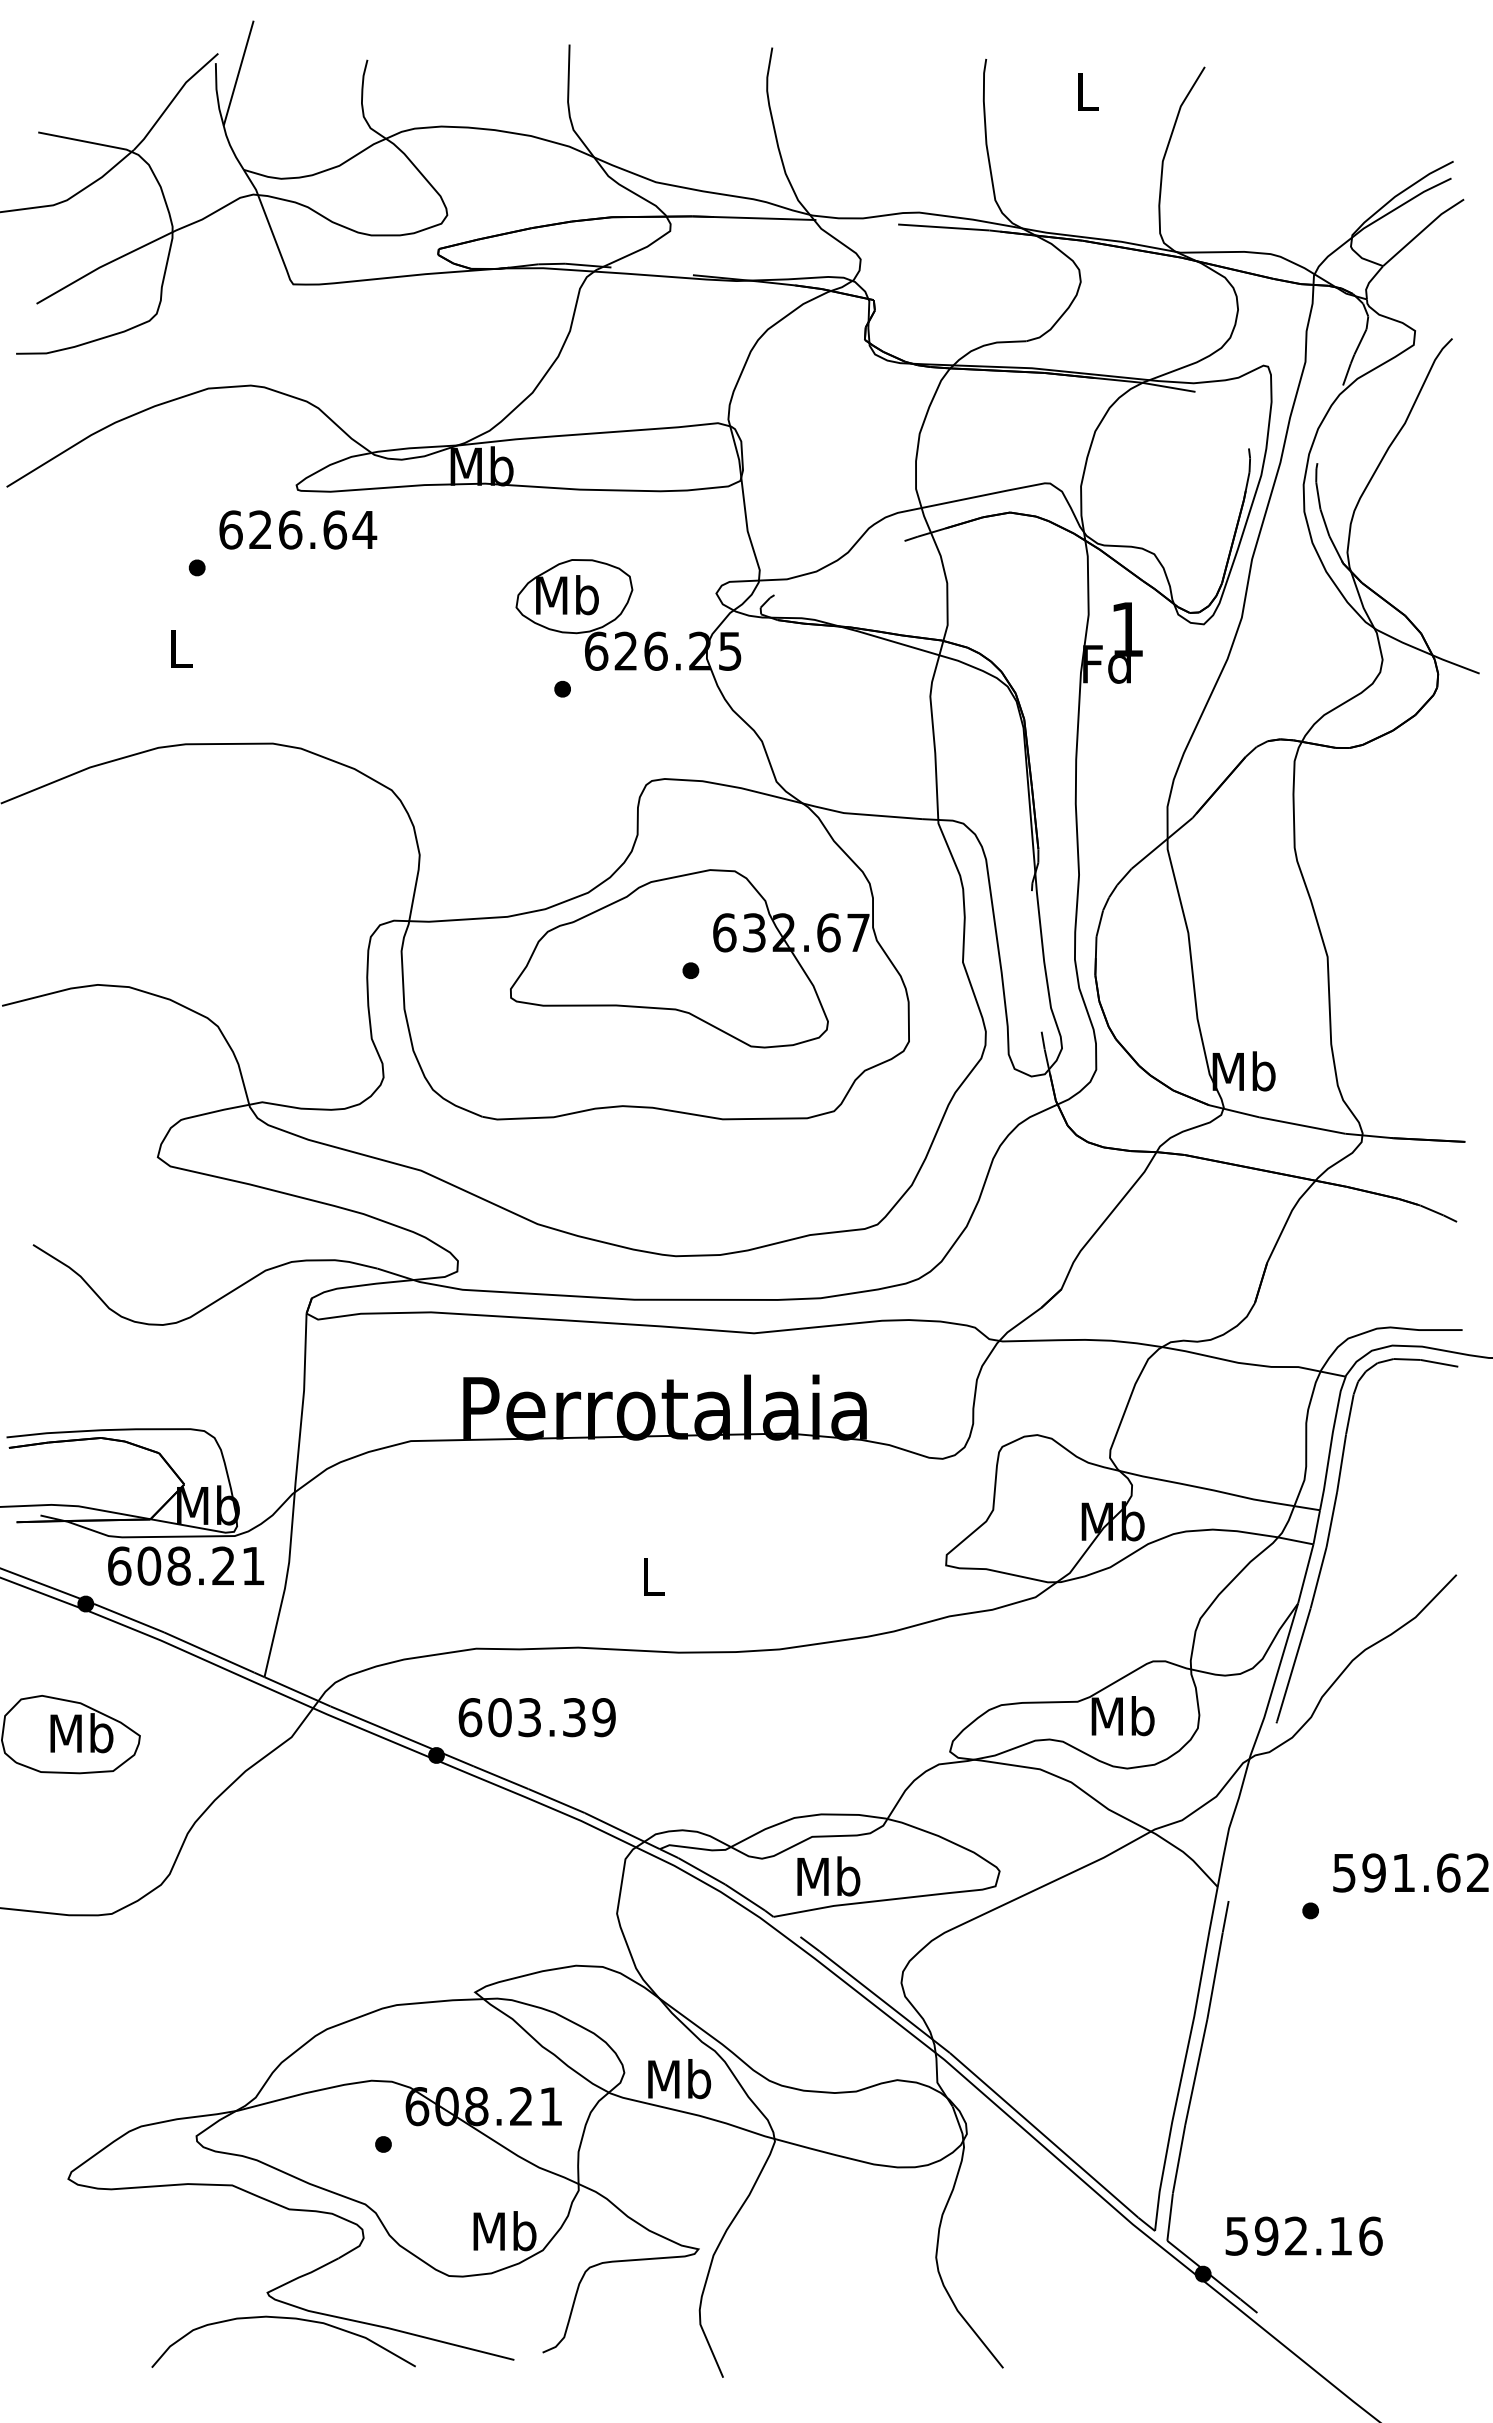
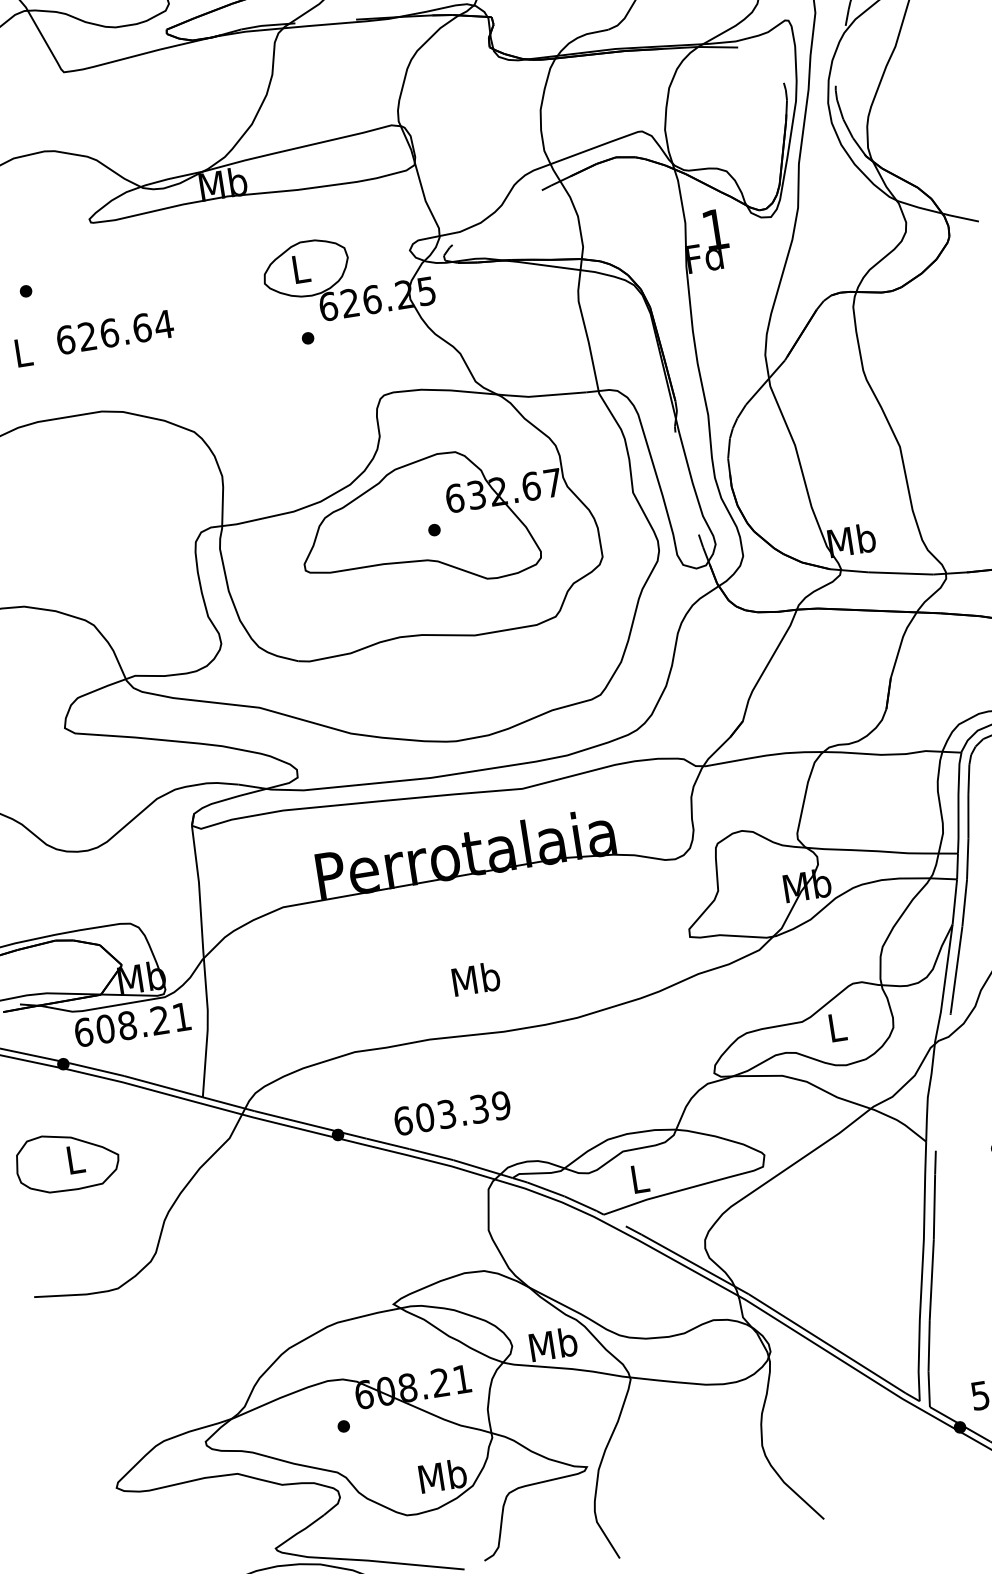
text: (298, 529) -> (115, 331), moved
text: (567, 595) -> (300, 269), Mb -> L
text: (652, 1576) -> (475, 978), L -> Mb
text: (1122, 1716) -> (836, 1027), Mb -> L
text: (536, 1717) -> (451, 1113), moved
text: (81, 1733) -> (75, 1159), Mb -> L
text: (828, 1876) -> (639, 1178), Mb -> L

